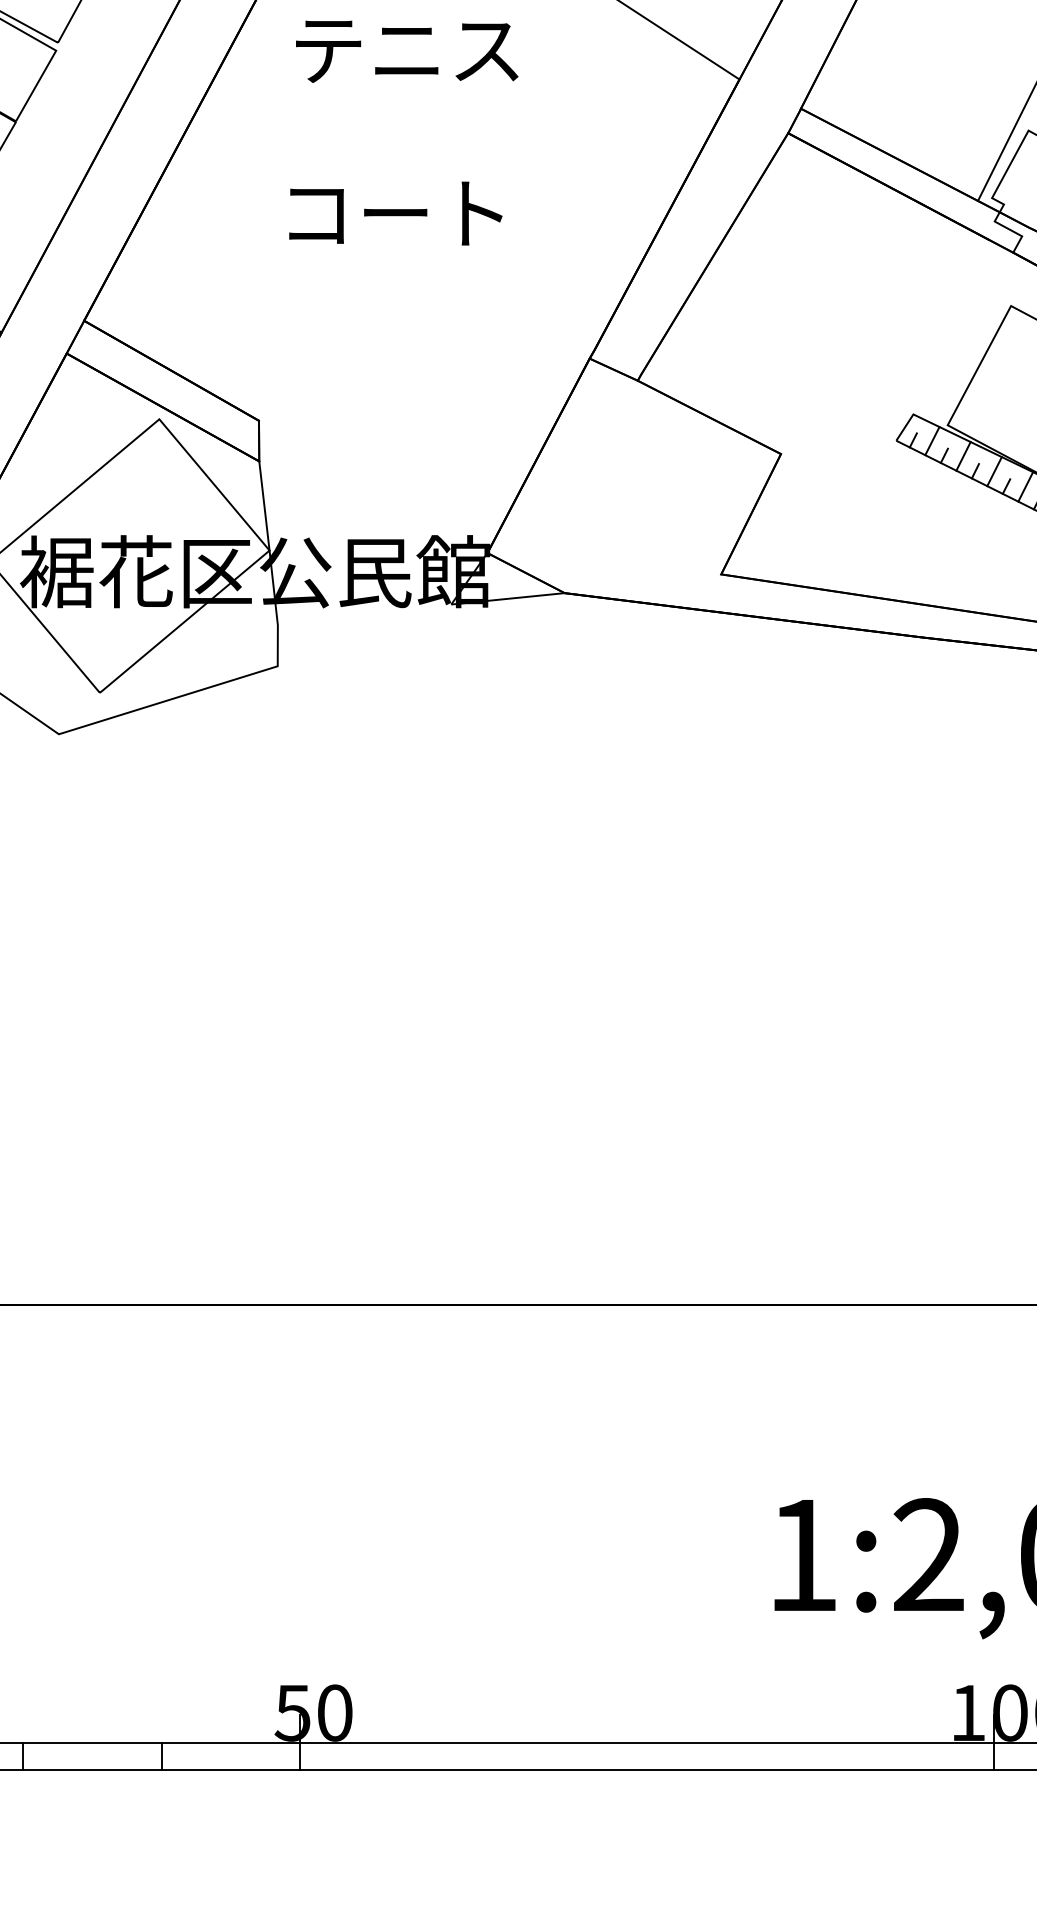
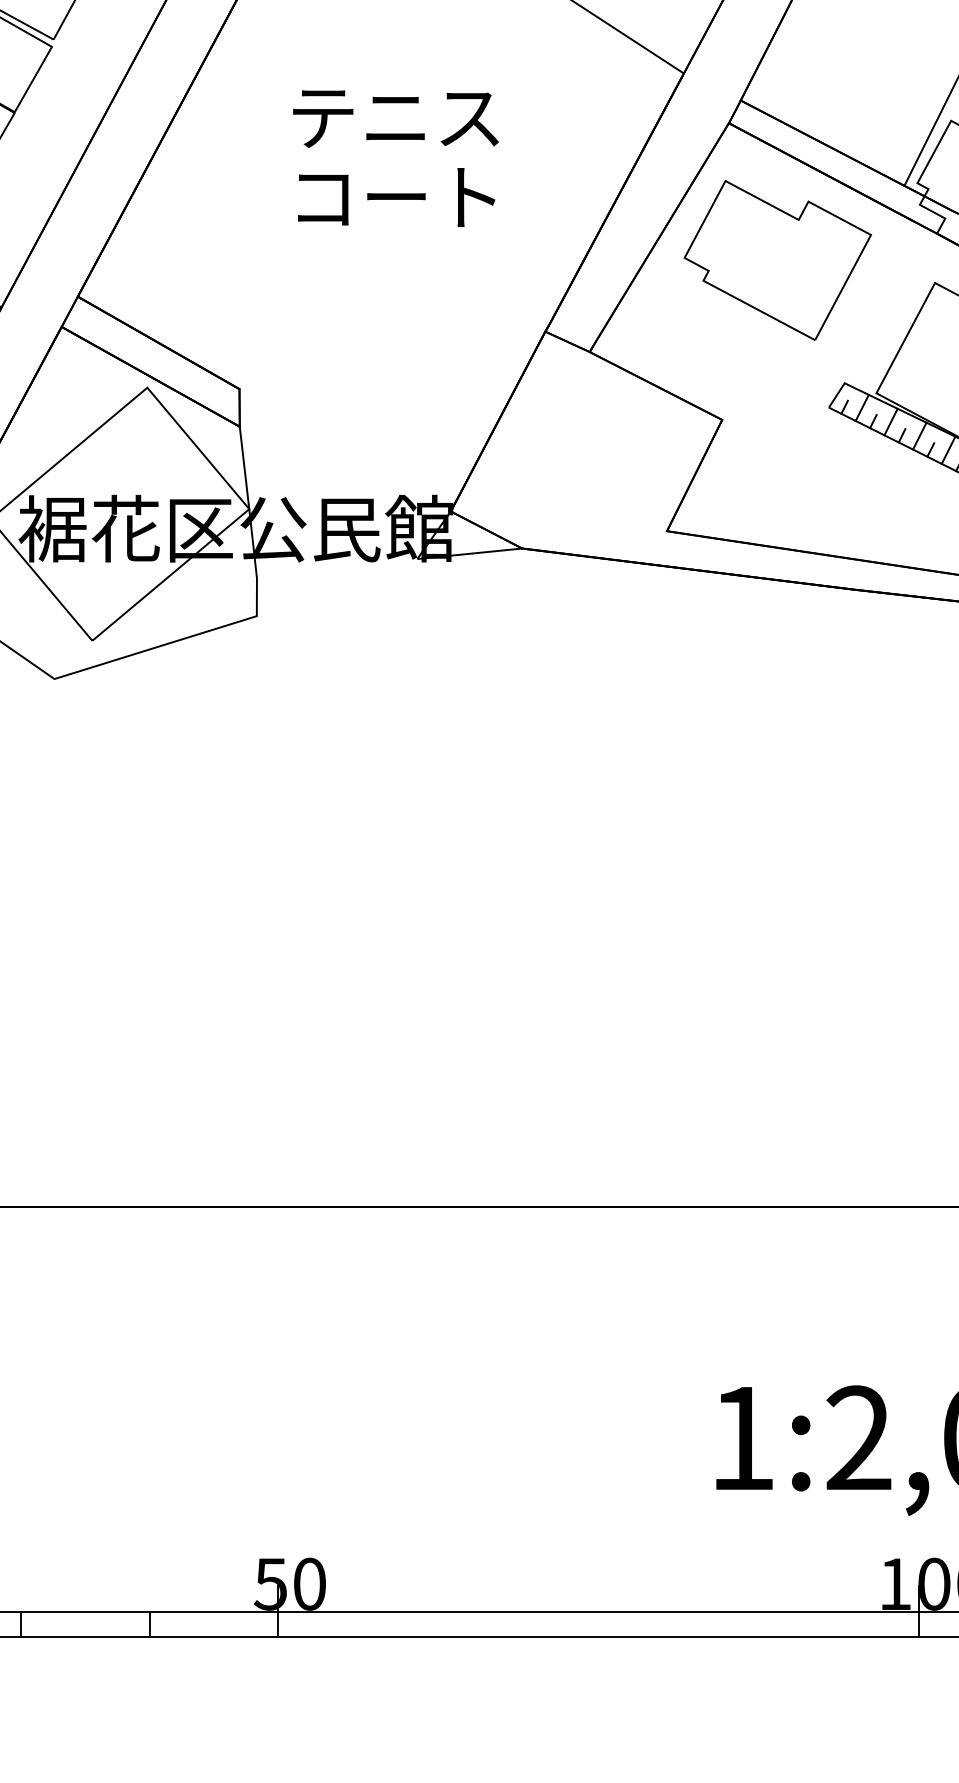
text: (407, 51) -> (396, 118), moved
text: (395, 213) -> (396, 197), moved
part: (840, 281) -> (777, 260), added

